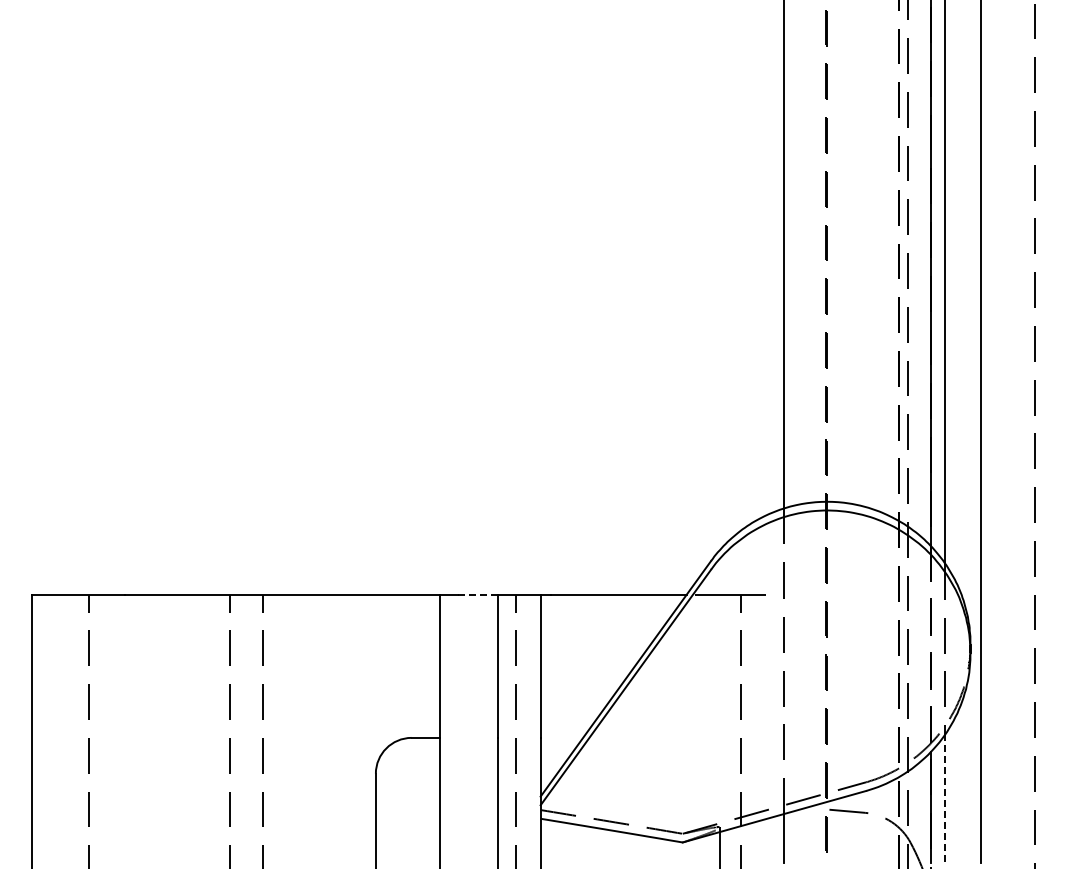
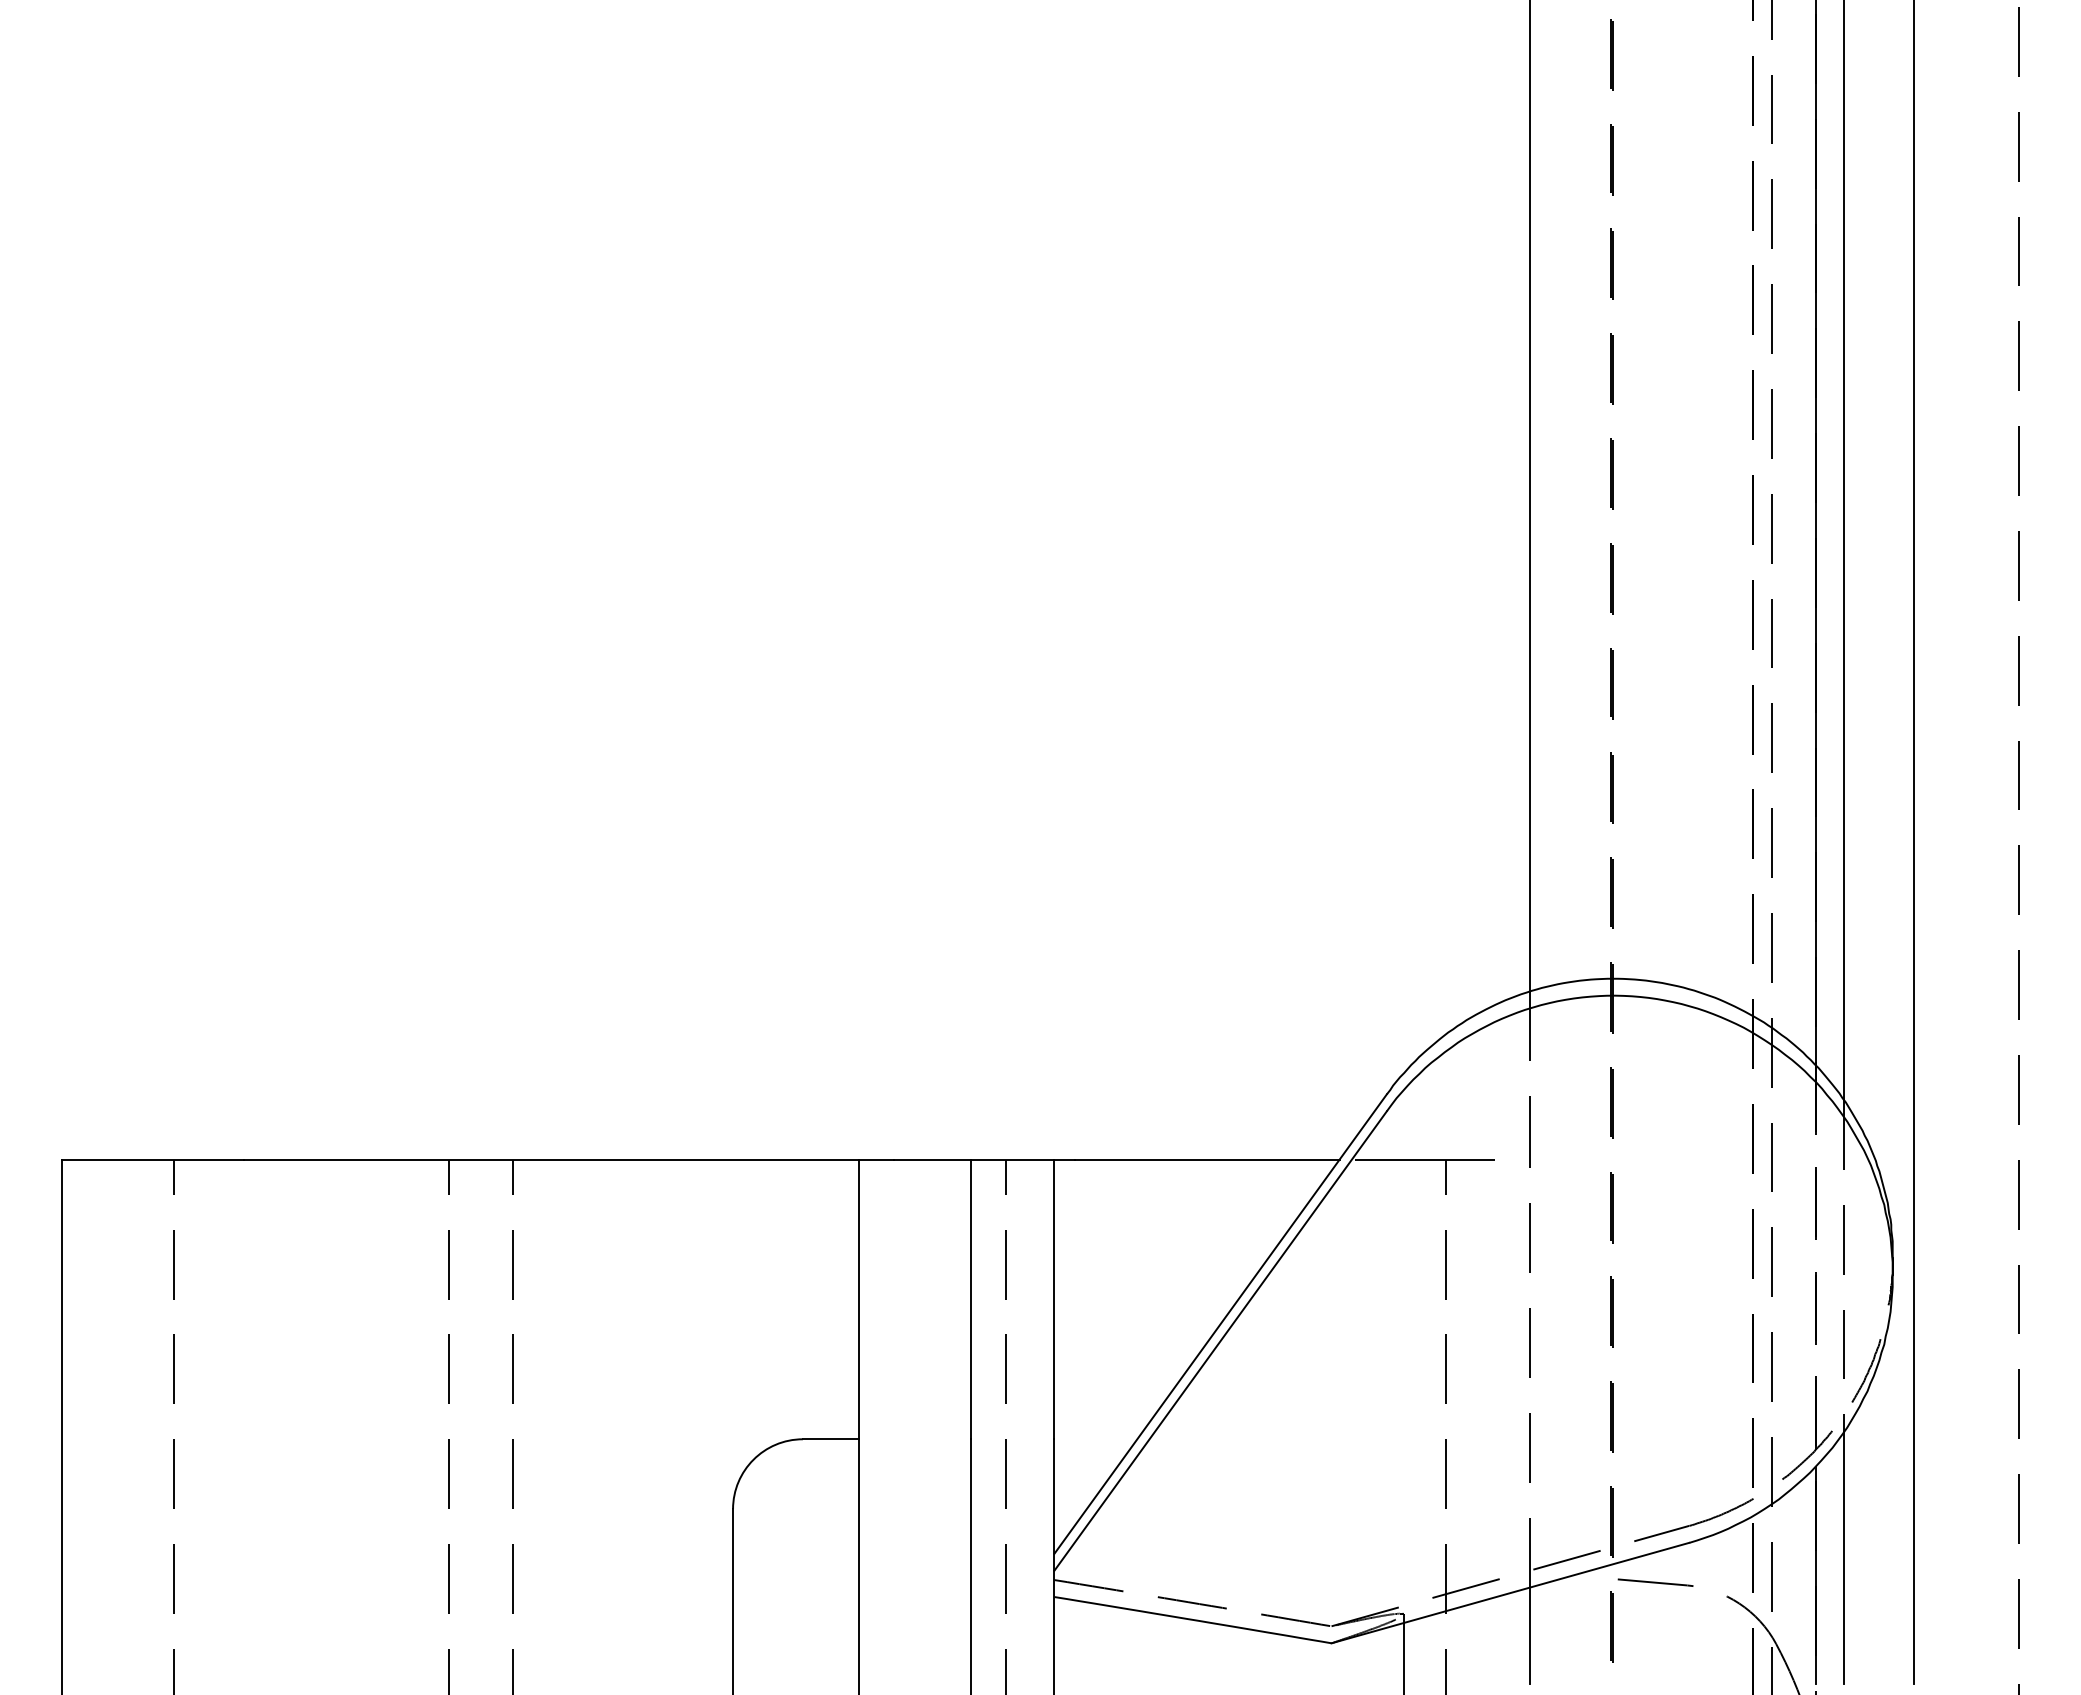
line: (477, 594) -> (931, 1159), dashed -> solid
line: (945, 798) -> (1844, 1557), dashed -> solid

